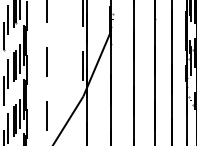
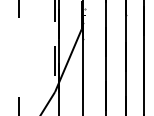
line: (47, 62) -> (19, 57), removed

